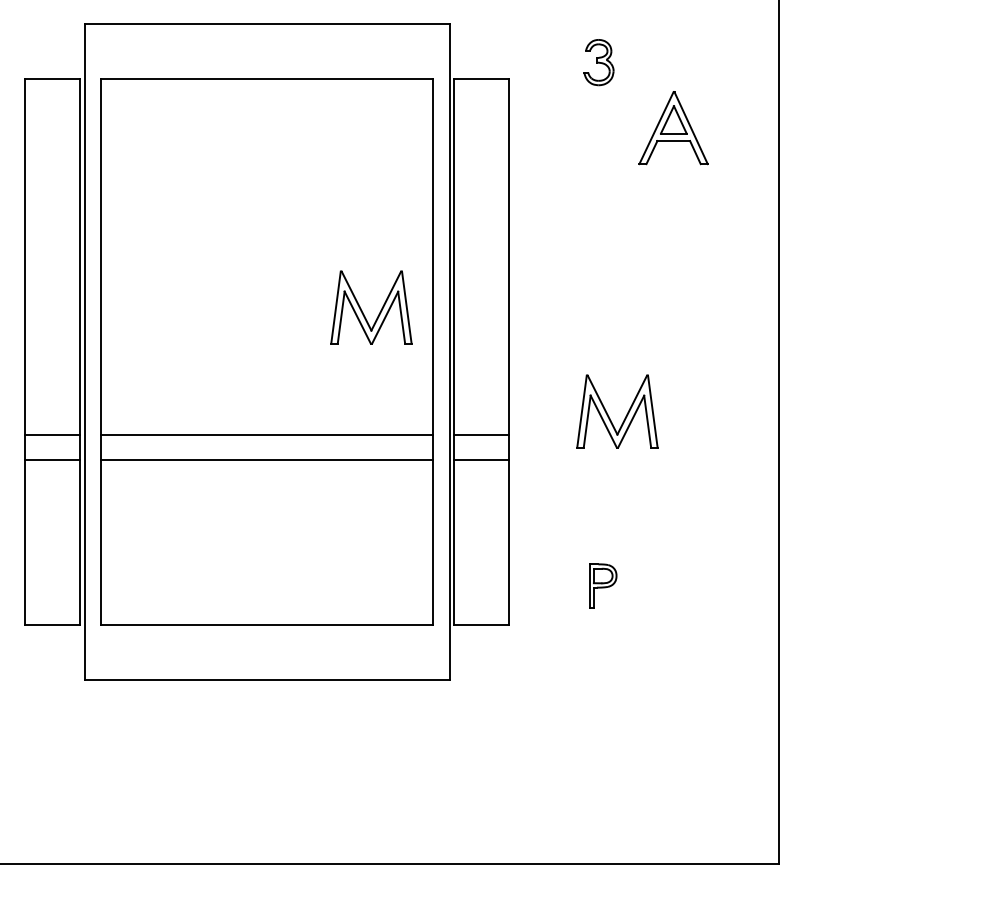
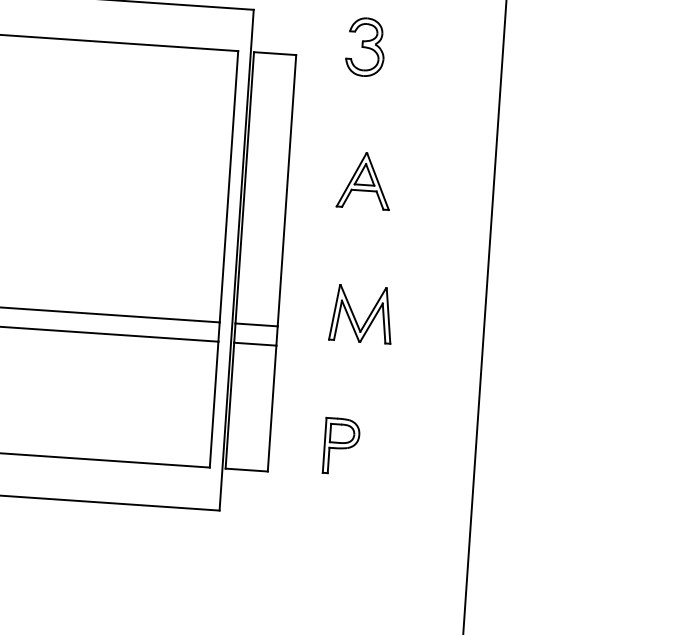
part: (598, 62) -> (365, 47), size x1.67
part: (673, 128) -> (364, 181), moved
part: (363, 312) -> (173, 225), removed
part: (603, 585) -> (341, 446), size x1.67

